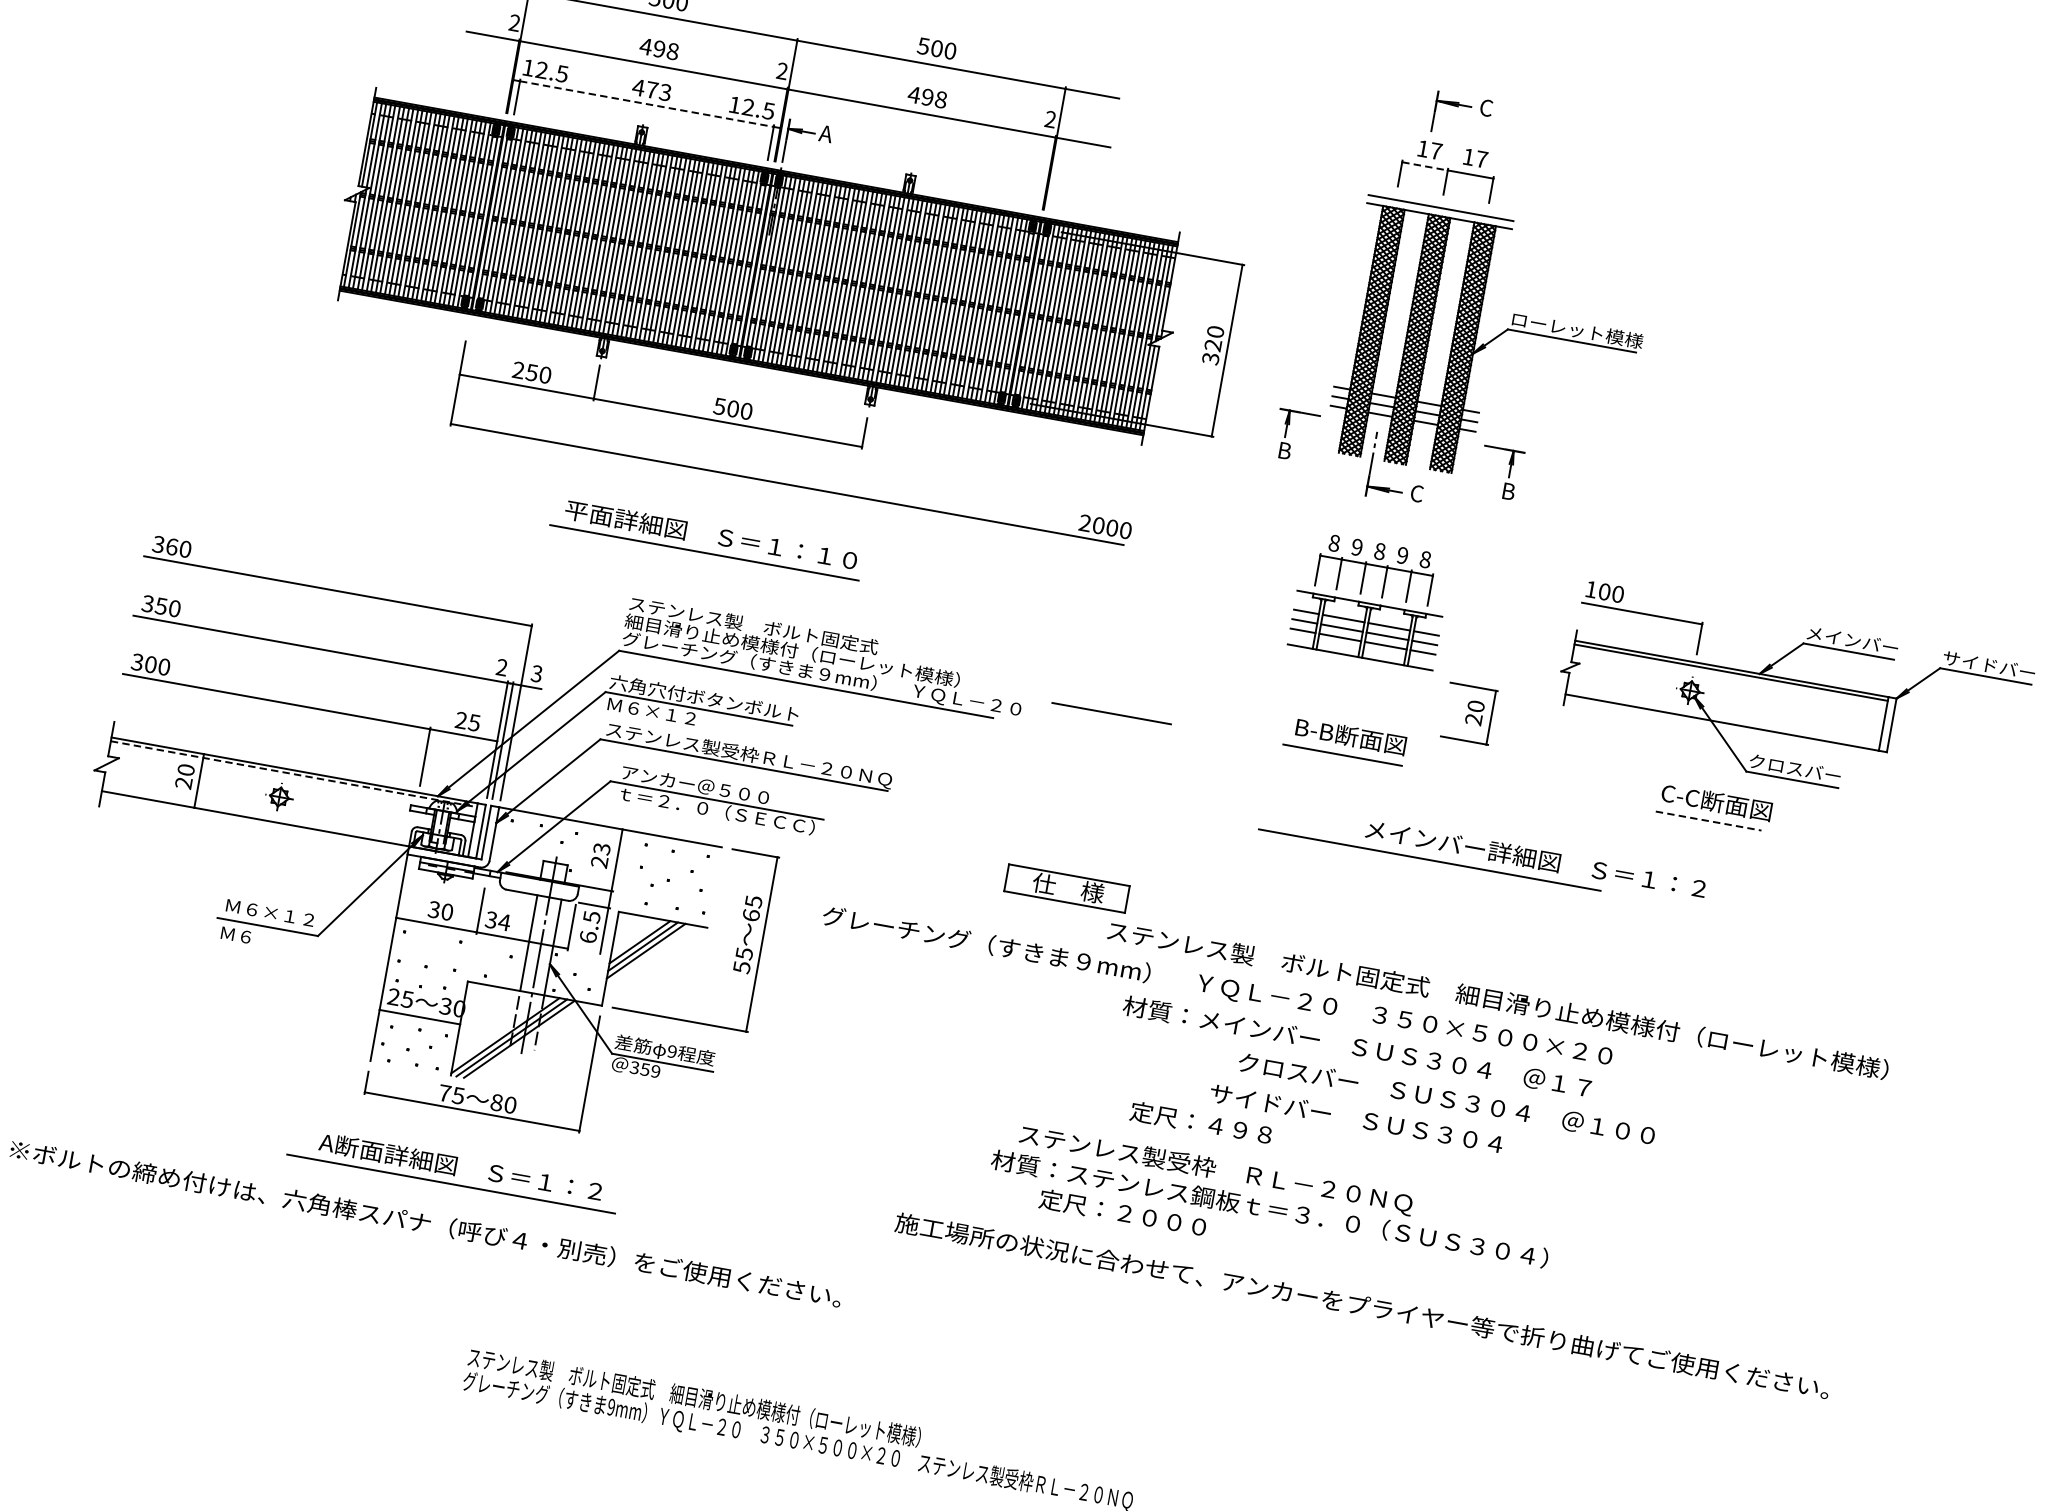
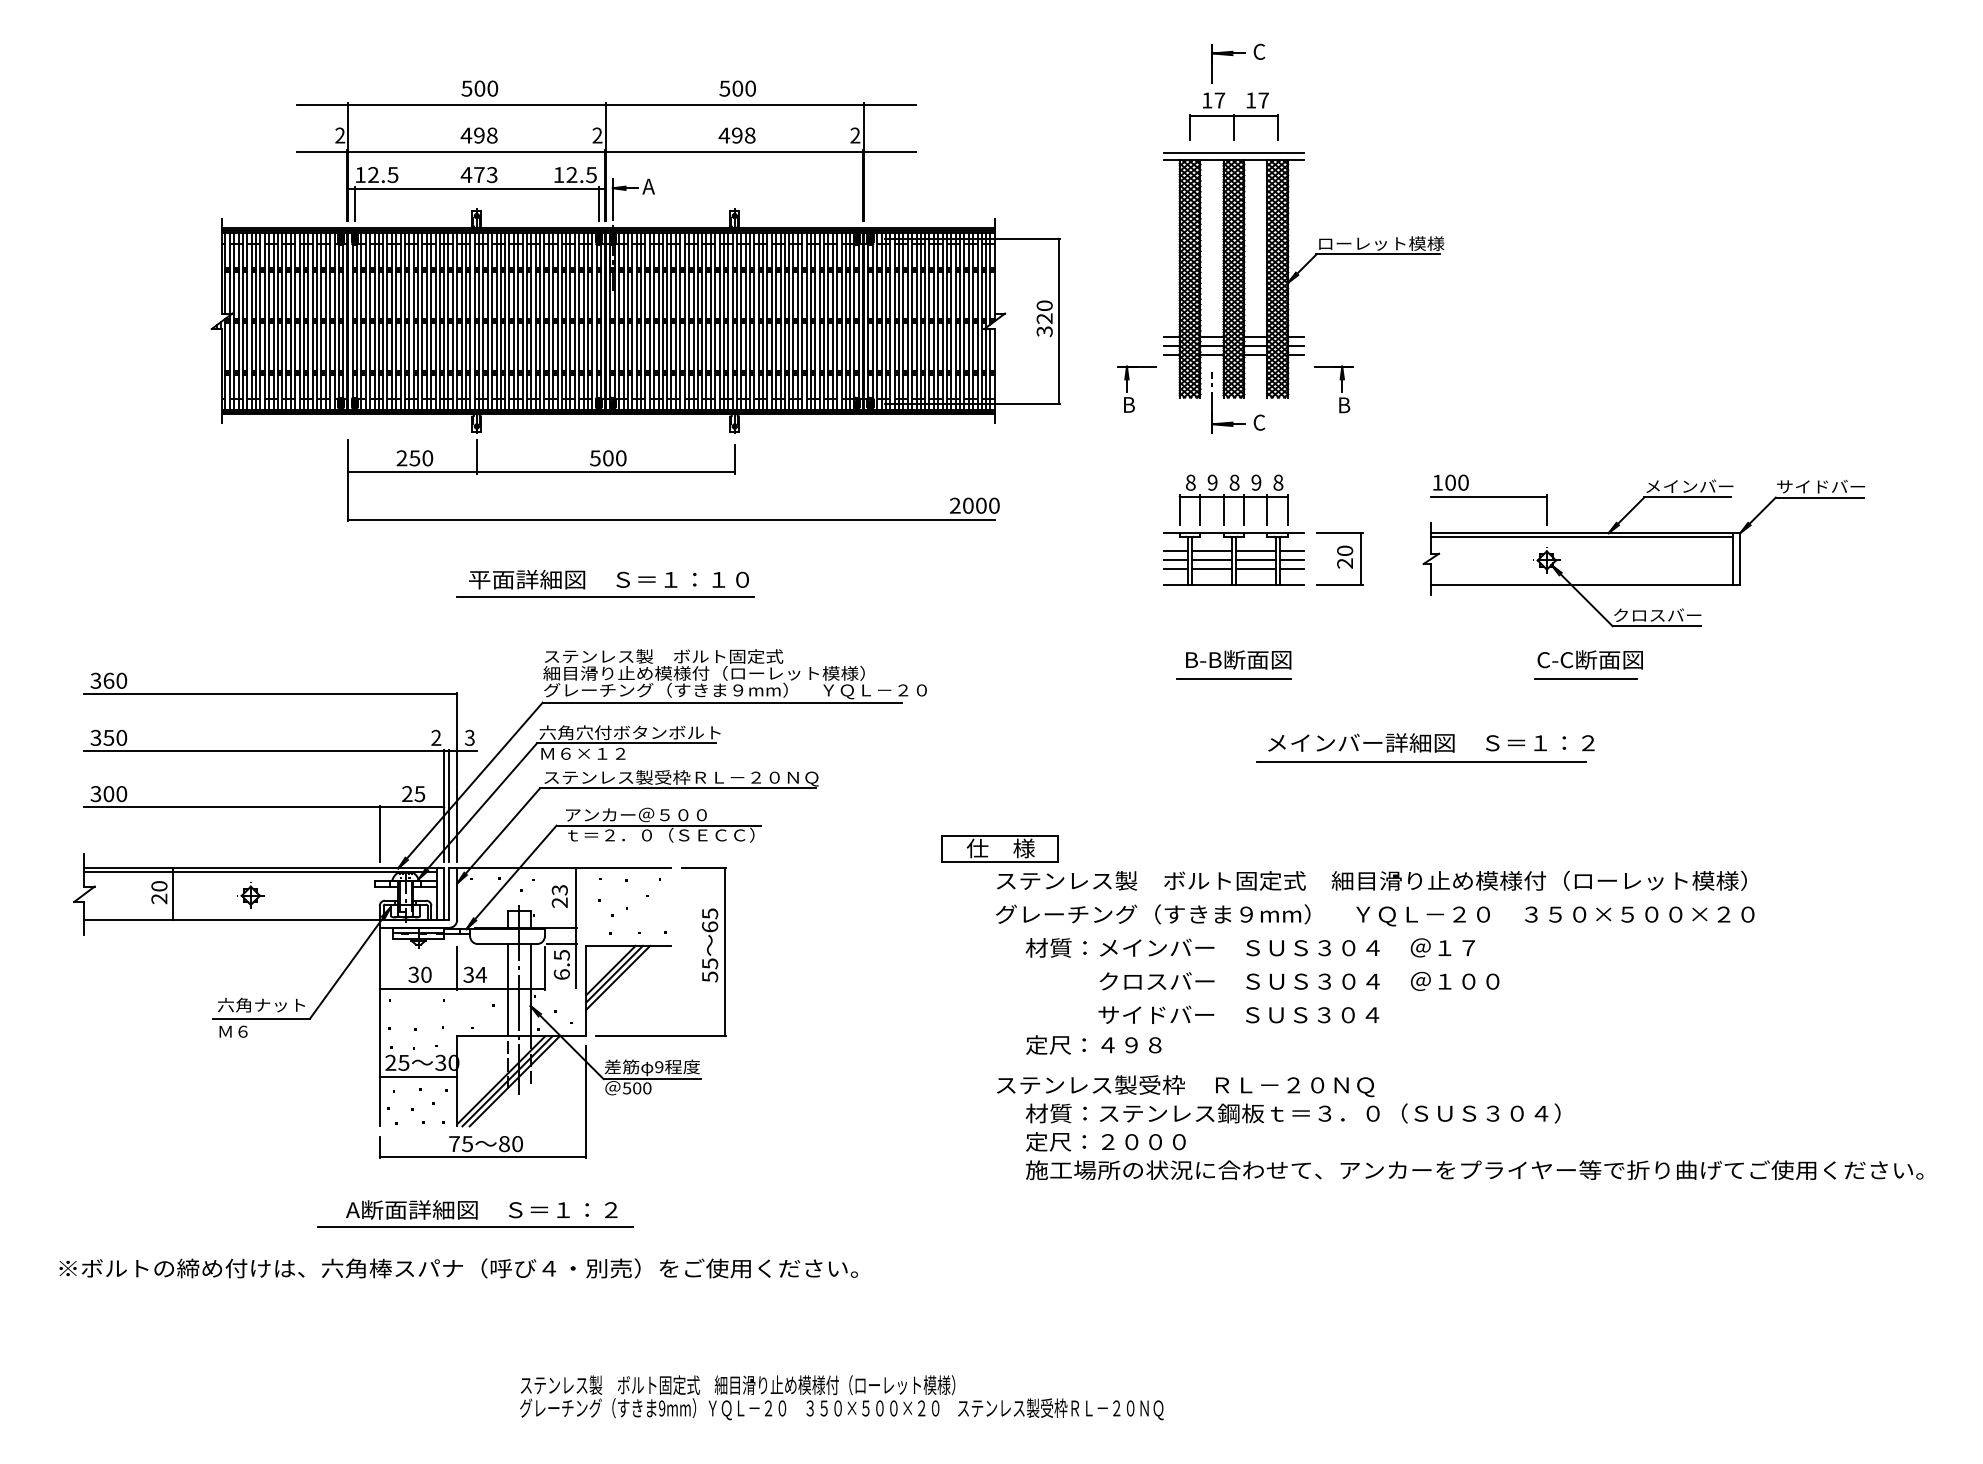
line: (646, 103) -> (476, 188), dashed -> solid
line: (1424, 166) -> (1211, 116), dashed -> solid
line: (1111, 713) -> (1011, 678), removed
part: (1468, 713) -> (1339, 558), moved
line: (294, 774) -> (261, 872), dashed -> solid
line: (1708, 820) -> (1585, 678), dashed -> solid
line: (1429, 859) -> (1421, 761), moved
text: (270, 912) -> (261, 1004), Ｍ６×１２ -> 六角ナット
text: (1217, 987) -> (1375, 915), moved
text: (1497, 999) -> (1371, 880), moved
text: (1356, 1046) -> (1249, 947), moved
text: (645, 1069) -> (637, 1088), 359 -> 500
text: (1446, 1098) -> (1299, 980), moved
text: (1356, 1118) -> (1238, 1014), moved
text: (1200, 1122) -> (1093, 1044), moved
text: (1270, 1209) -> (1293, 1113), moved
text: (1362, 1306) -> (1474, 1170), moved

